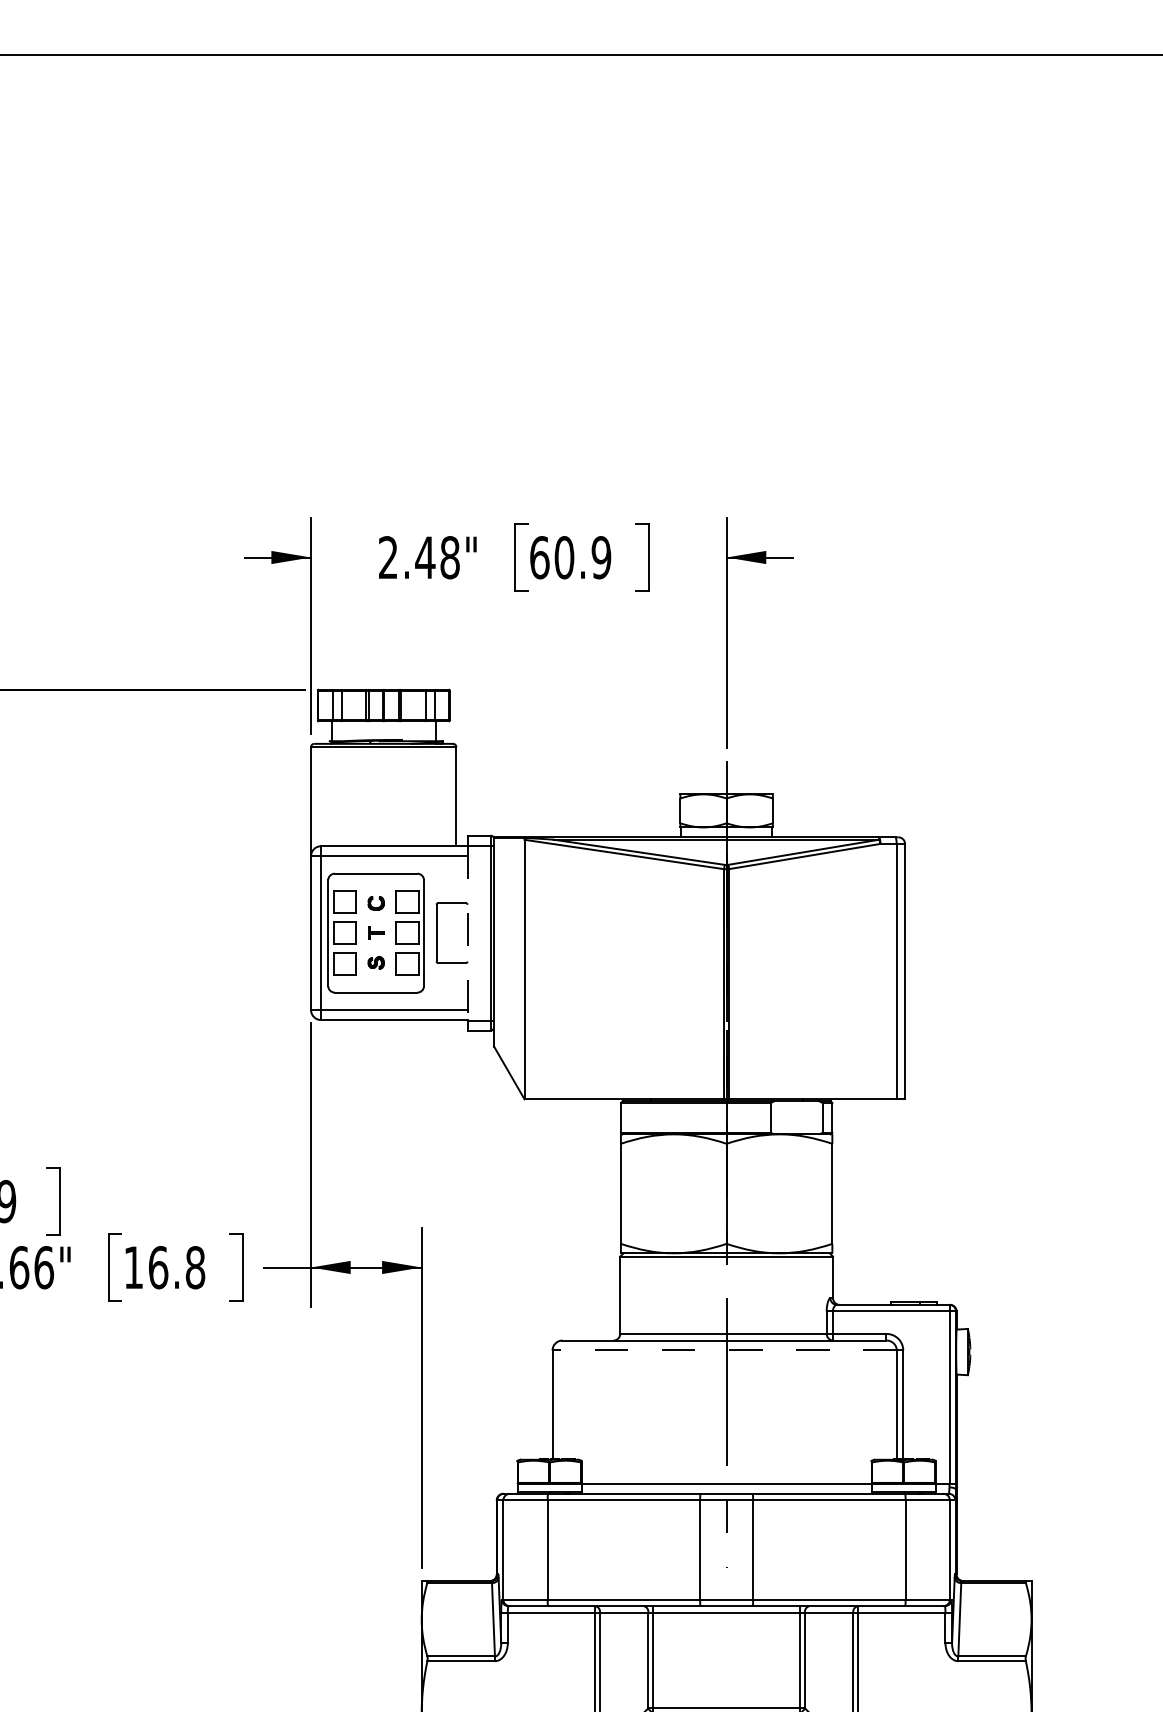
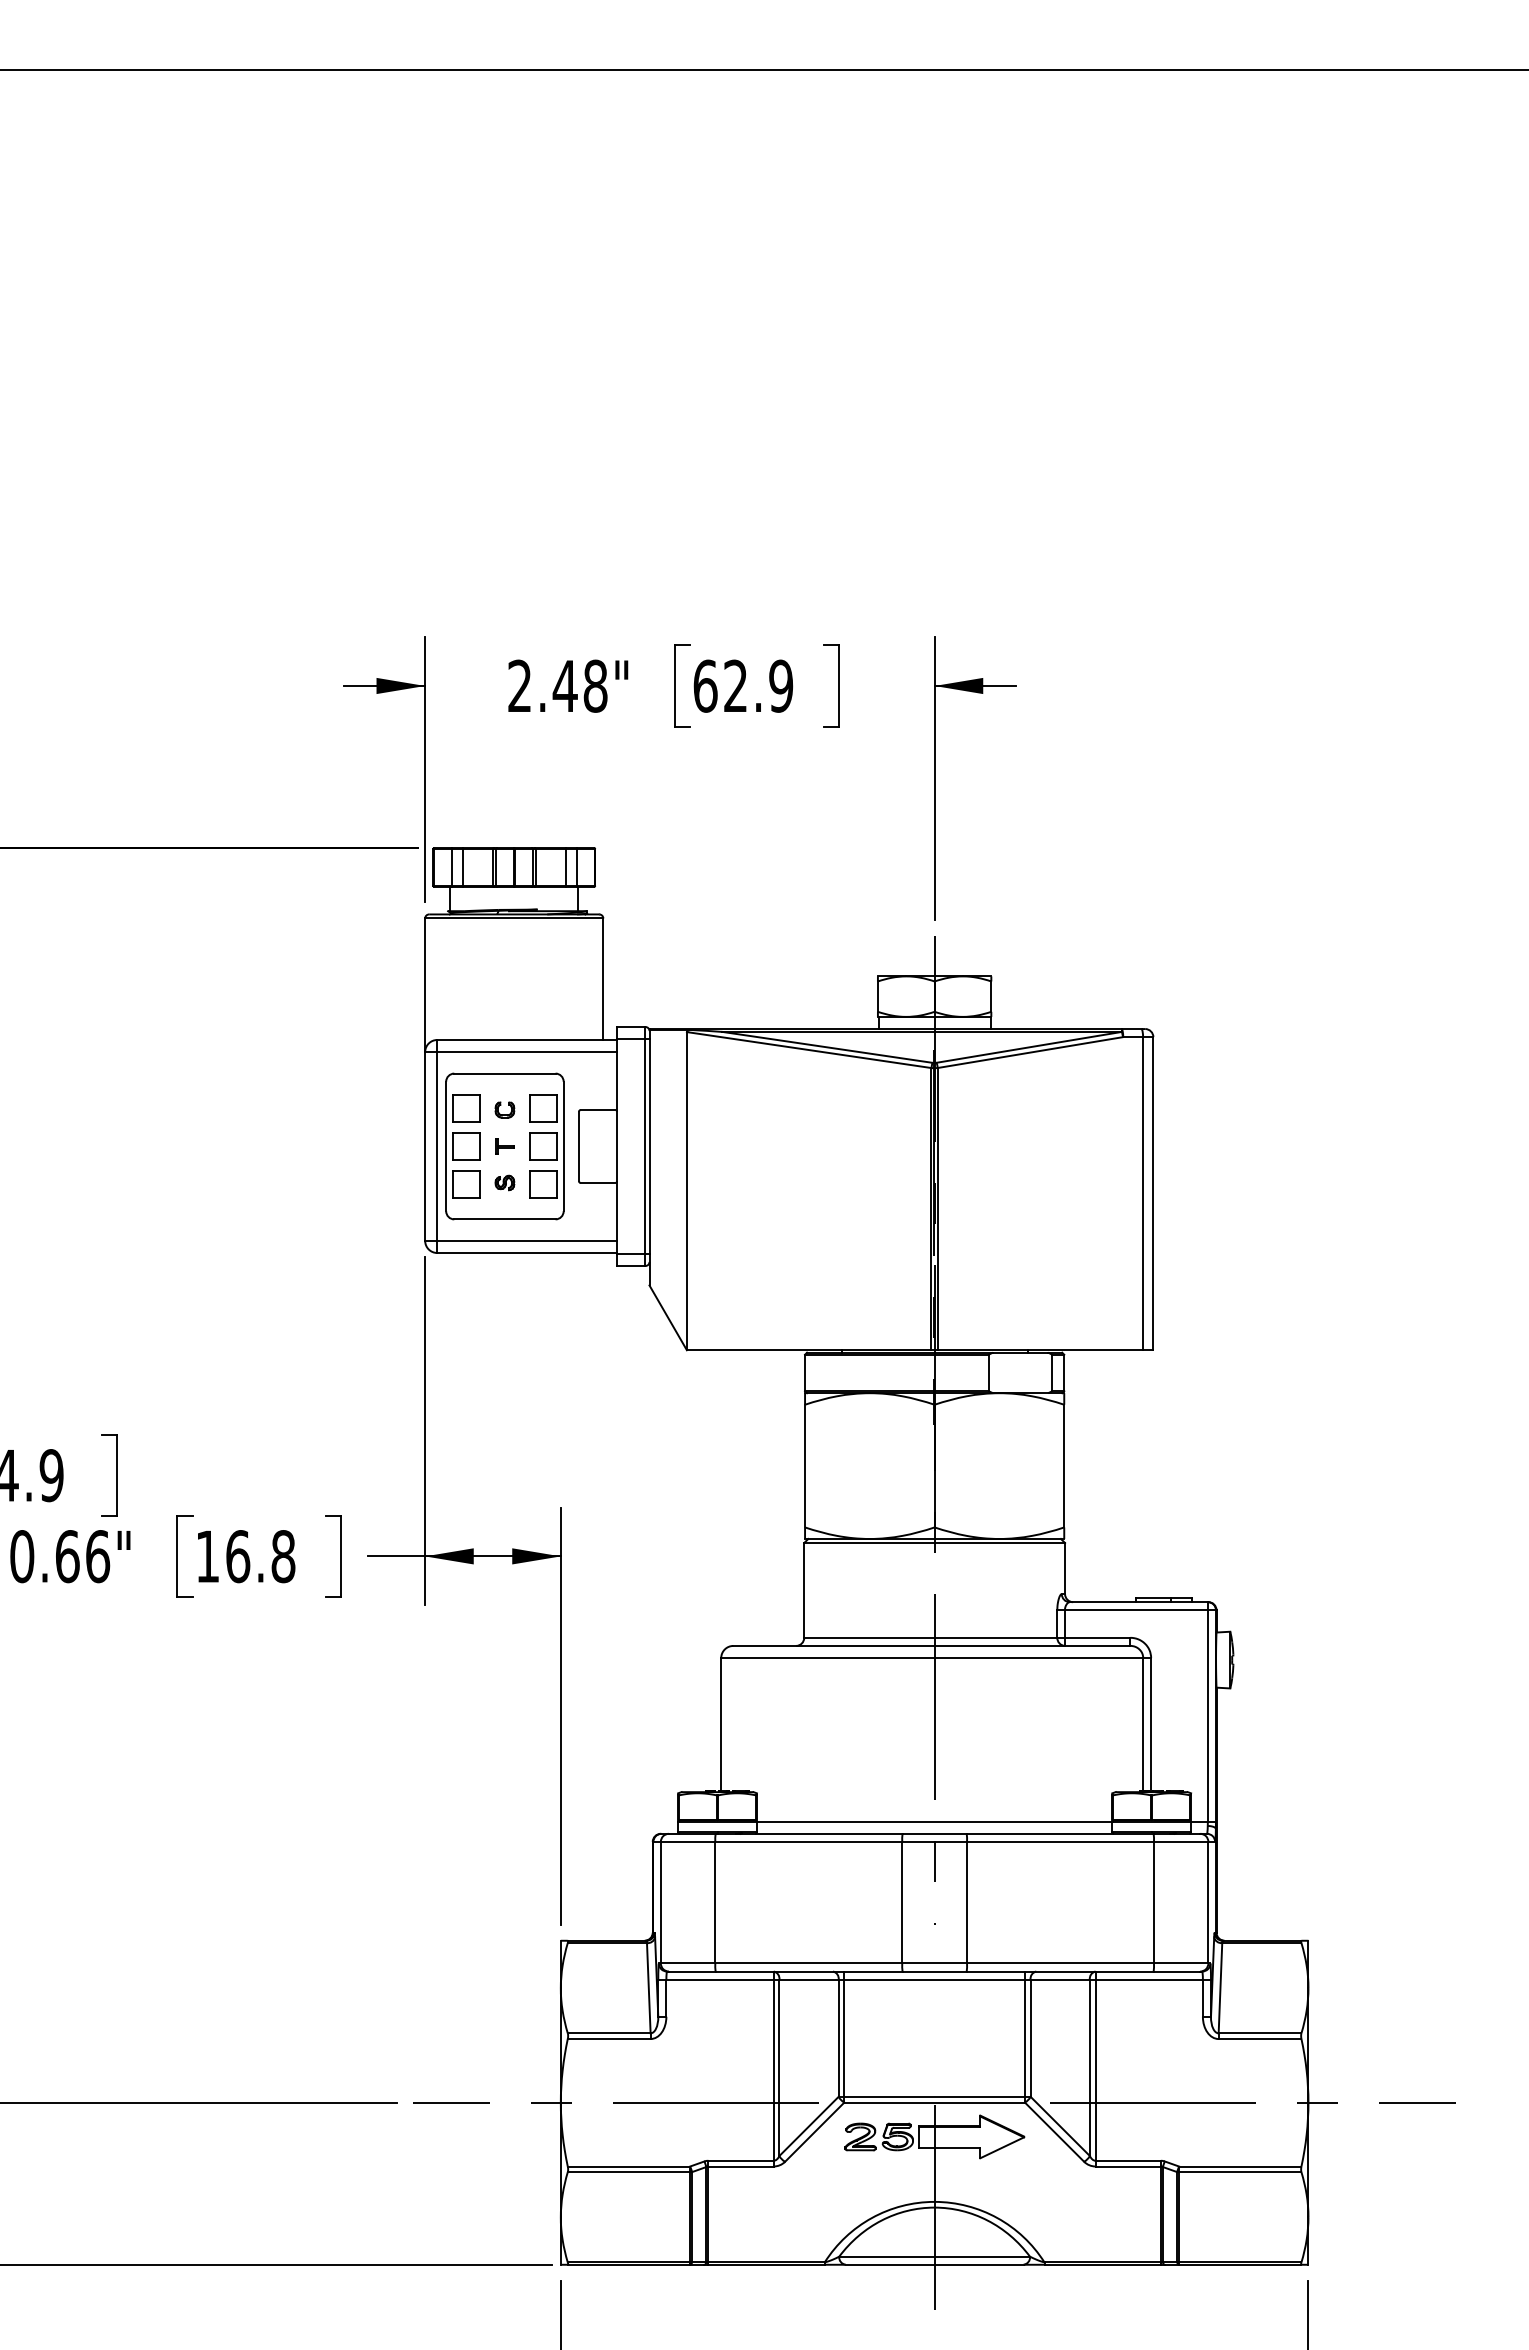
text: (564, 557) -> (735, 685), 60.9 -> 62.9
line: (467, 933) -> (617, 1147), dashed -> solid
line: (724, 1350) -> (931, 1658), dashed -> solid

